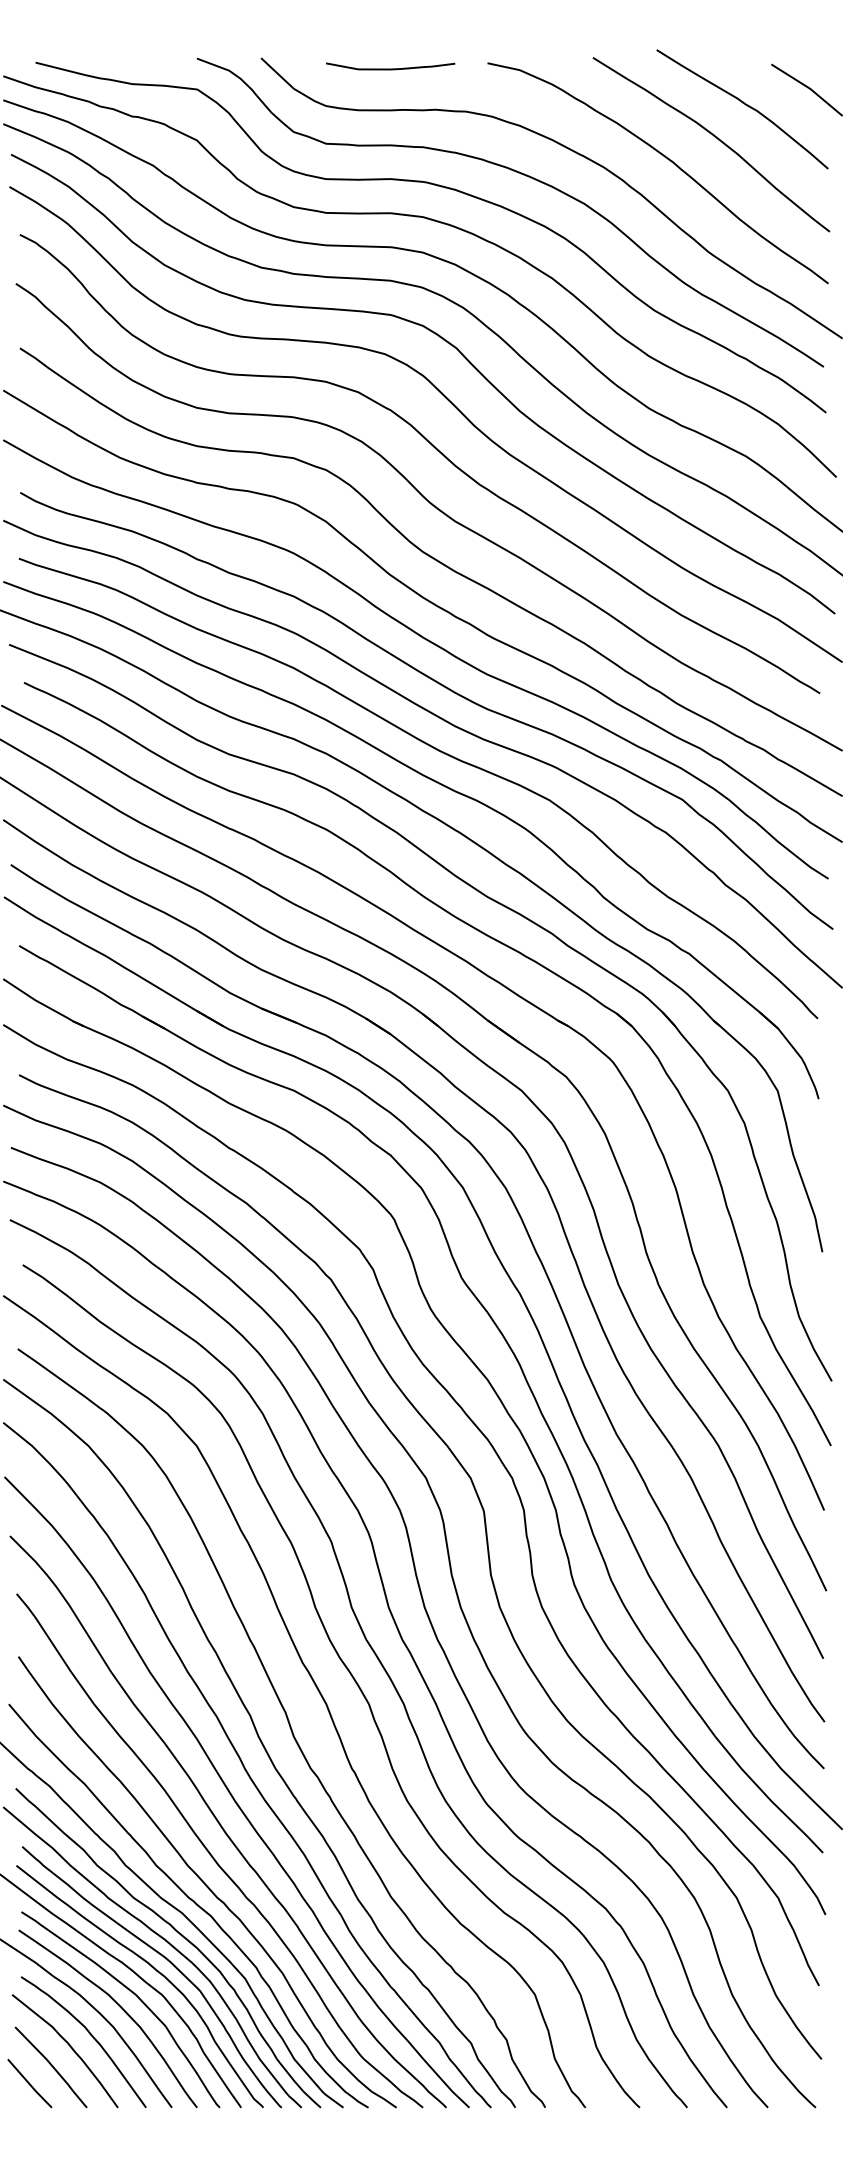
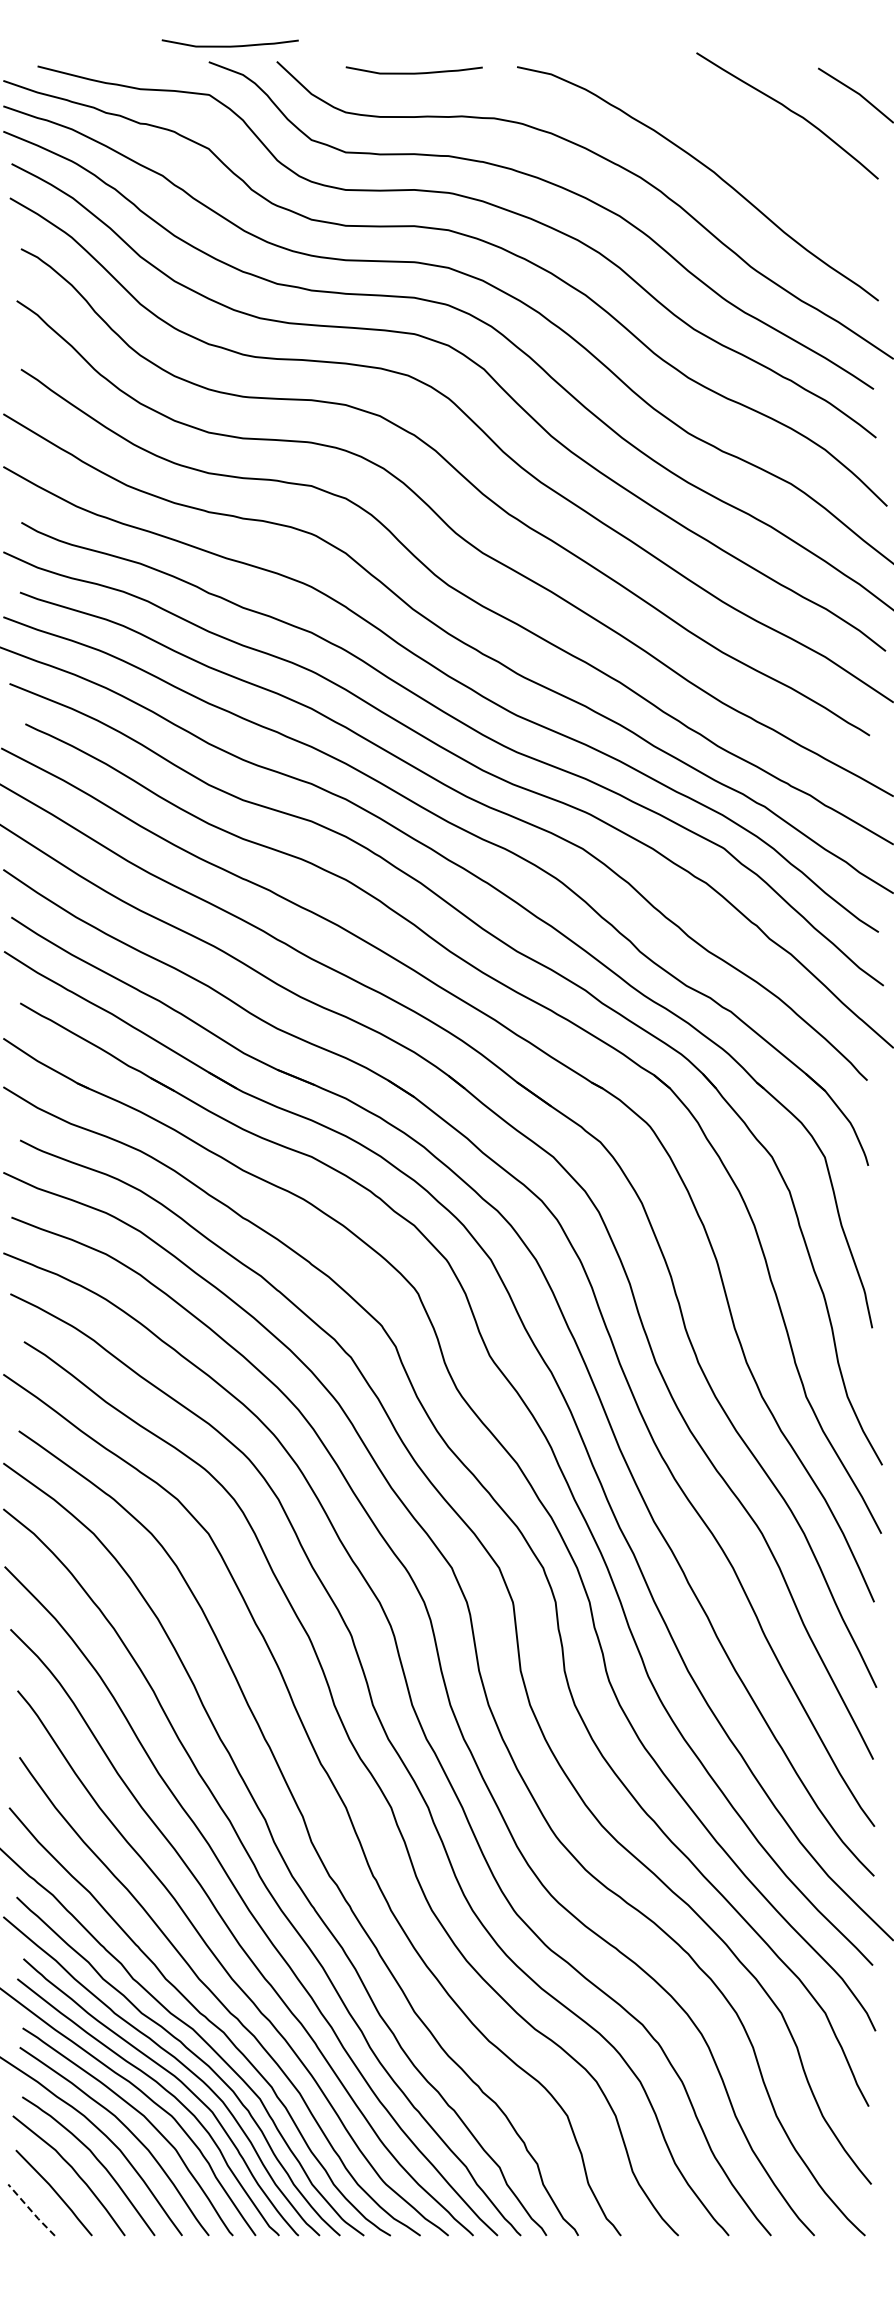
curve: (216, 42) -> (229, 45), added
curve: (717, 139) -> (760, 147), removed
line: (29, 2084) -> (31, 2211), solid -> dashed

